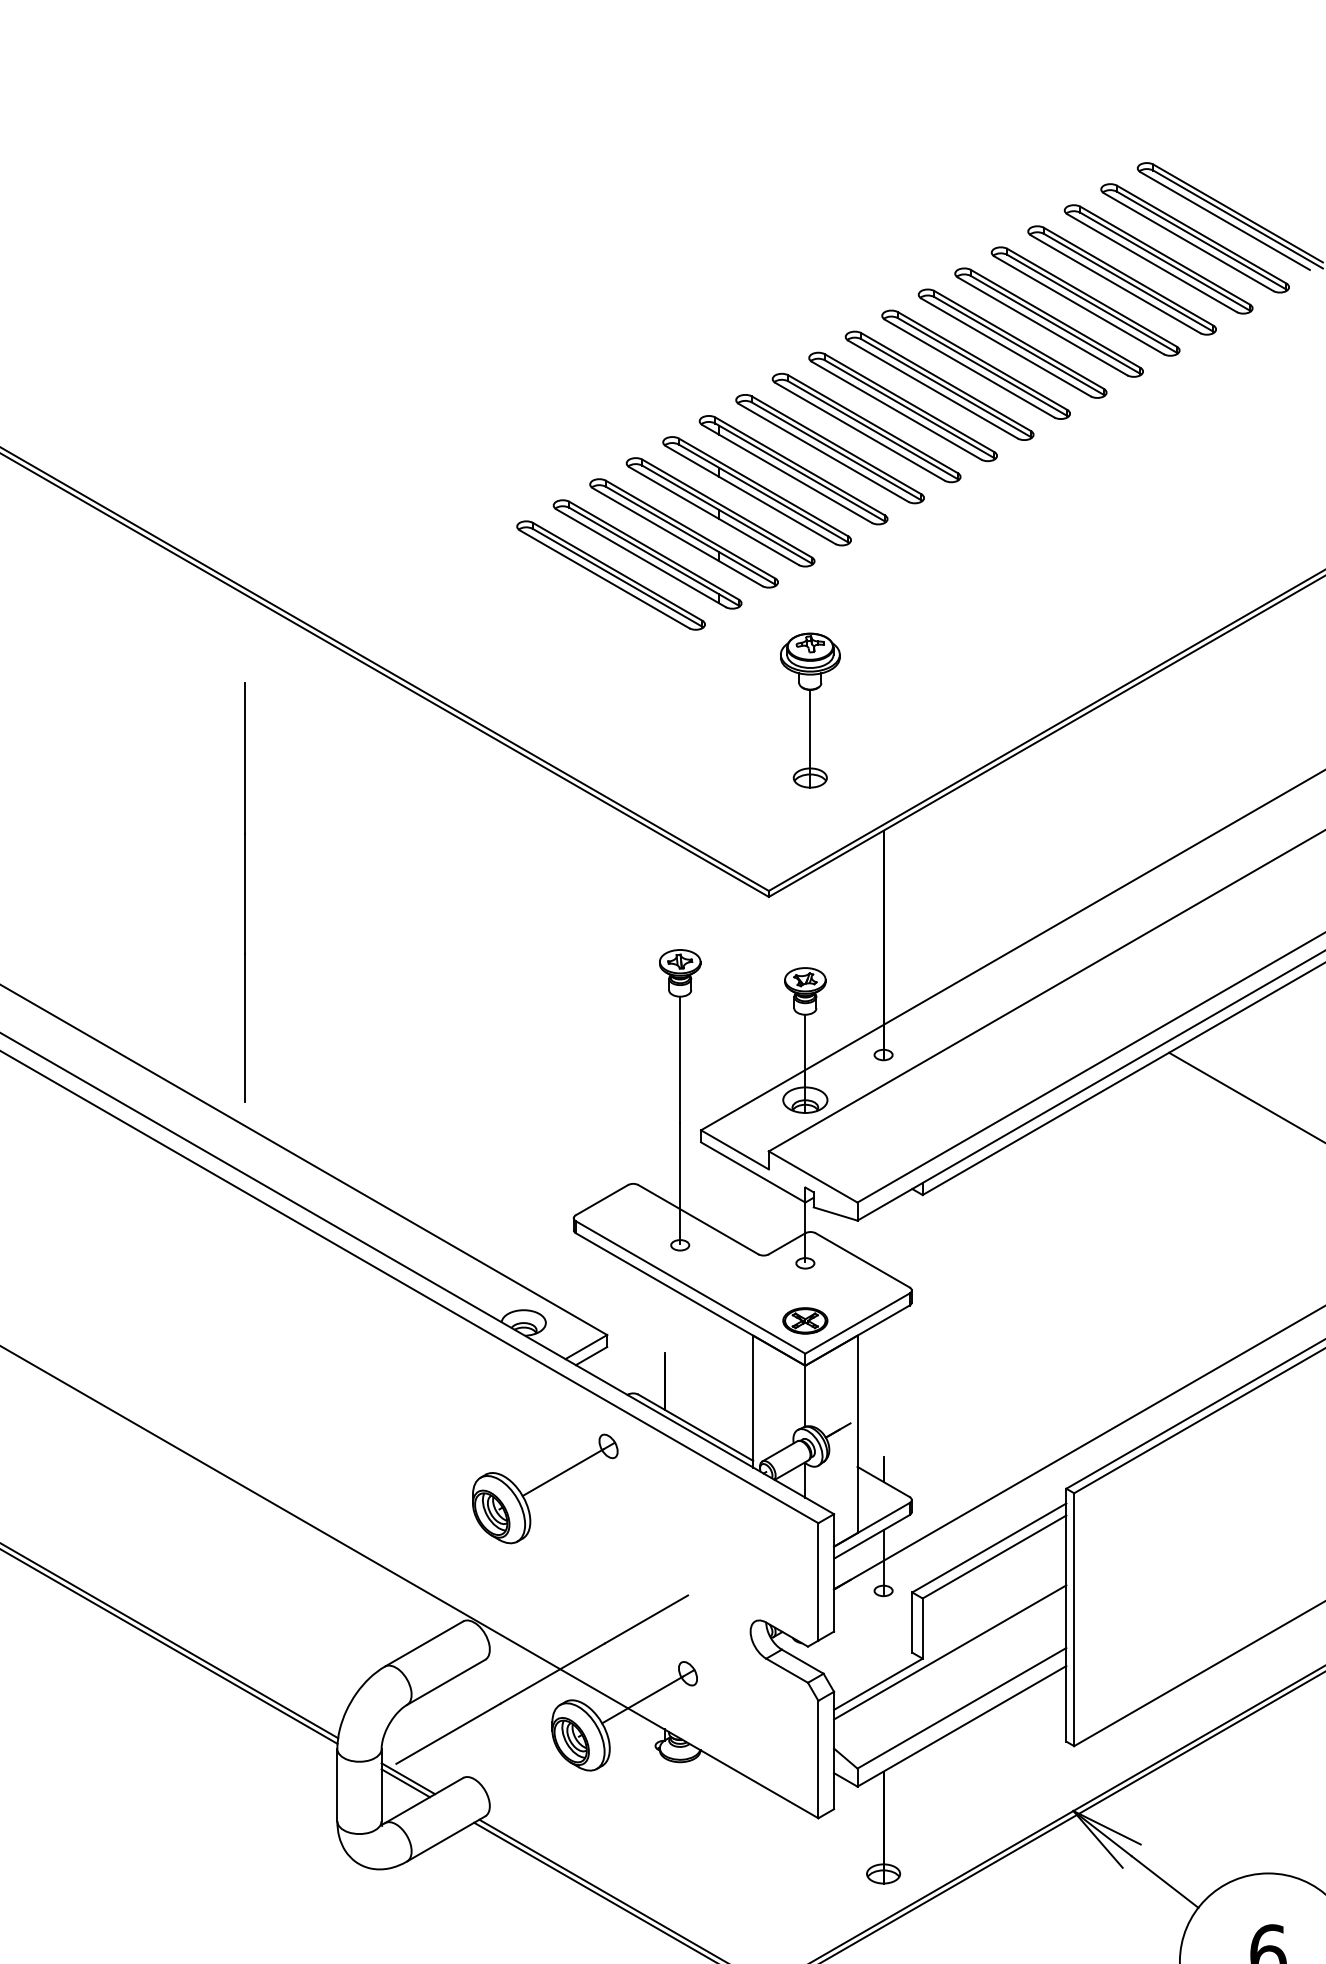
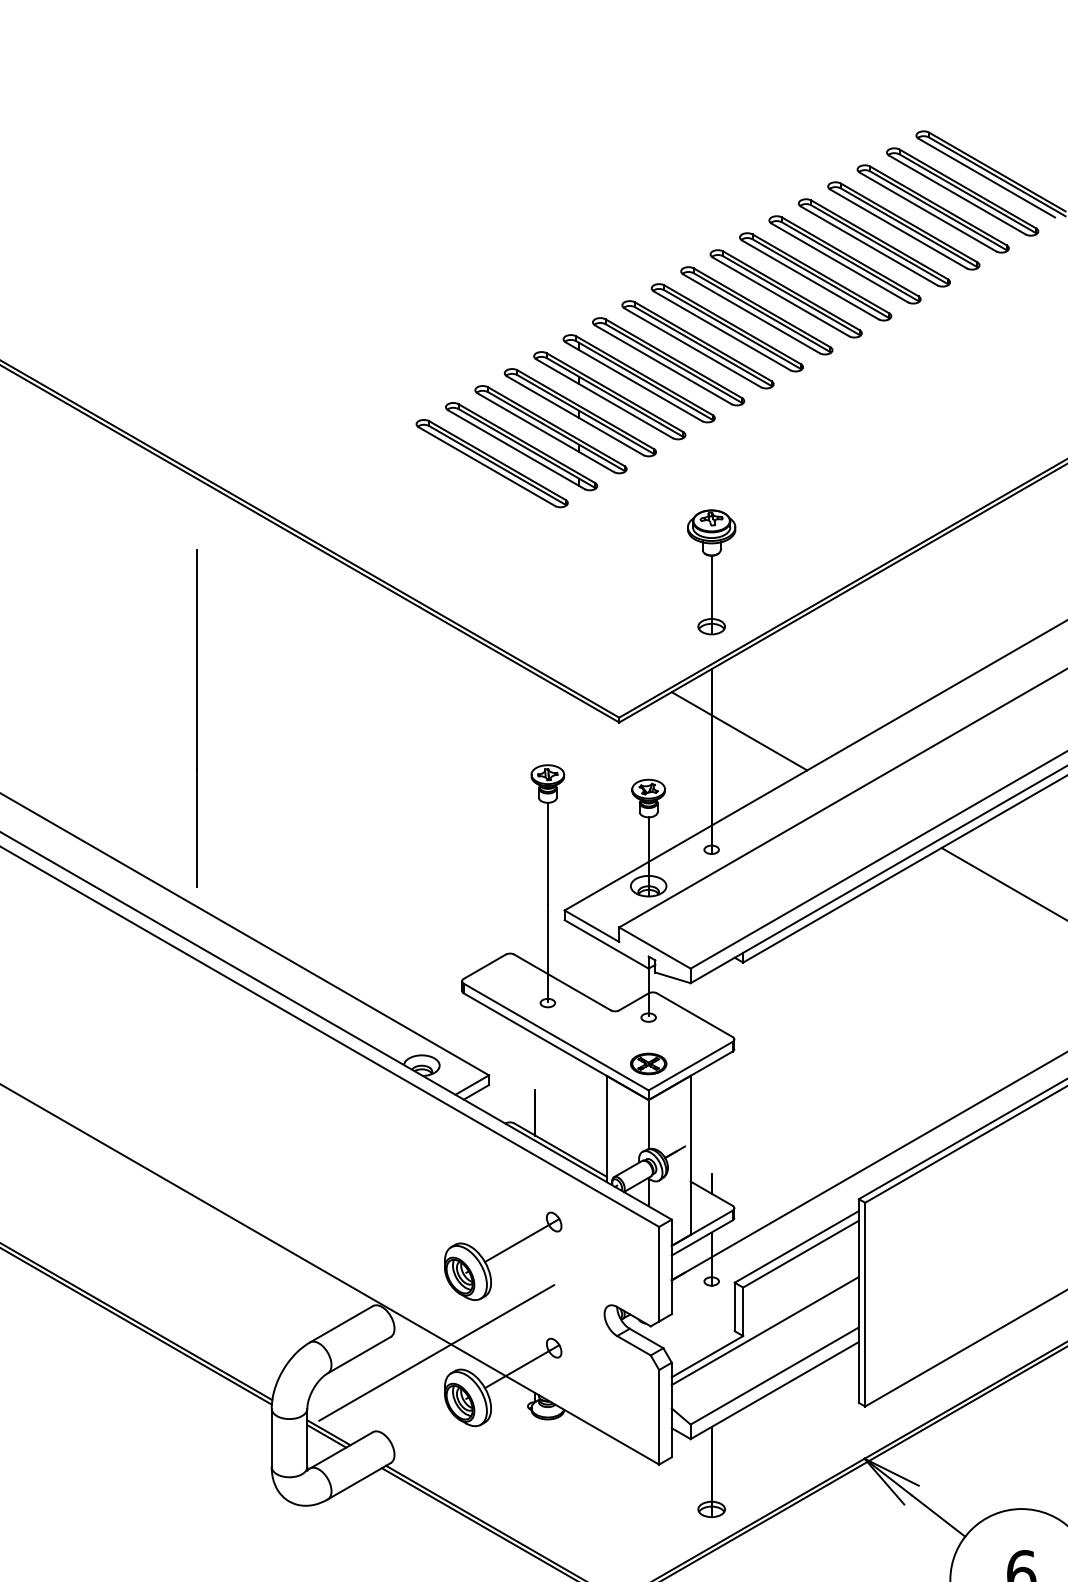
part: (810, 710) -> (711, 572), moved
line: (918, 908) -> (739, 731), added
part: (545, 1487) -> (503, 1255), moved

